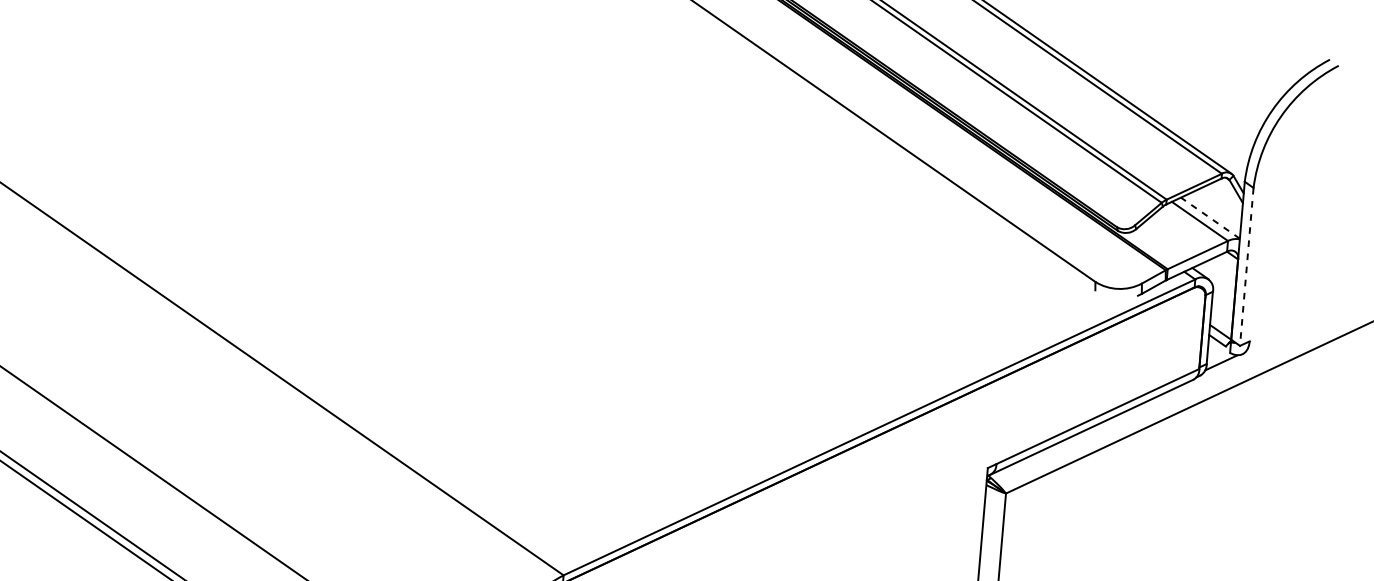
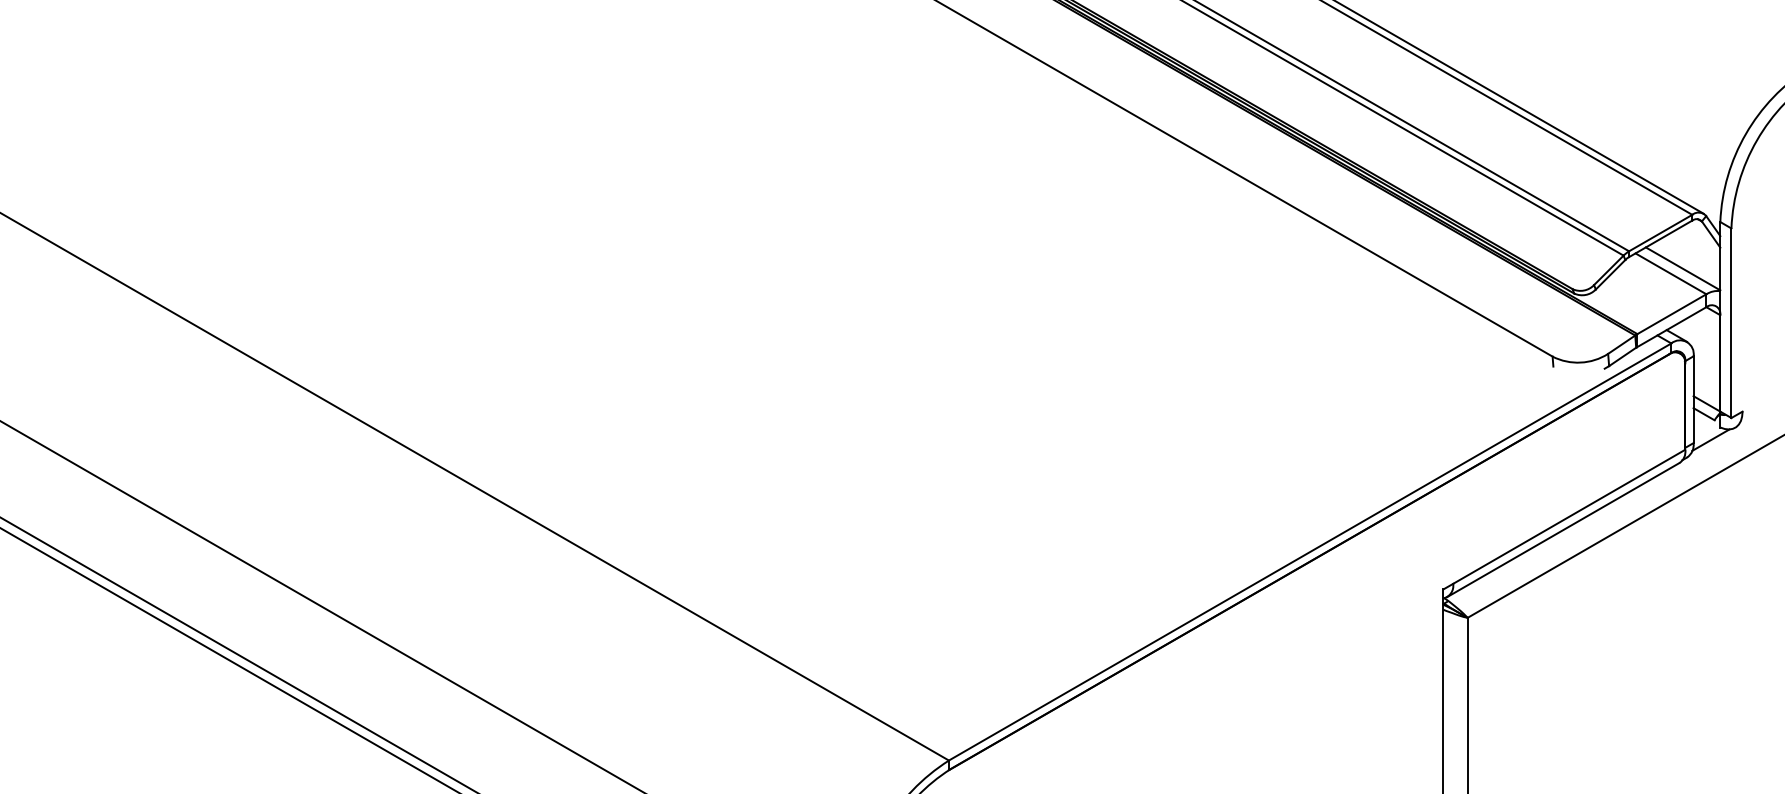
line: (1210, 217) -> (1683, 268), dashed -> solid
line: (1246, 267) -> (1731, 323), dashed -> solid

